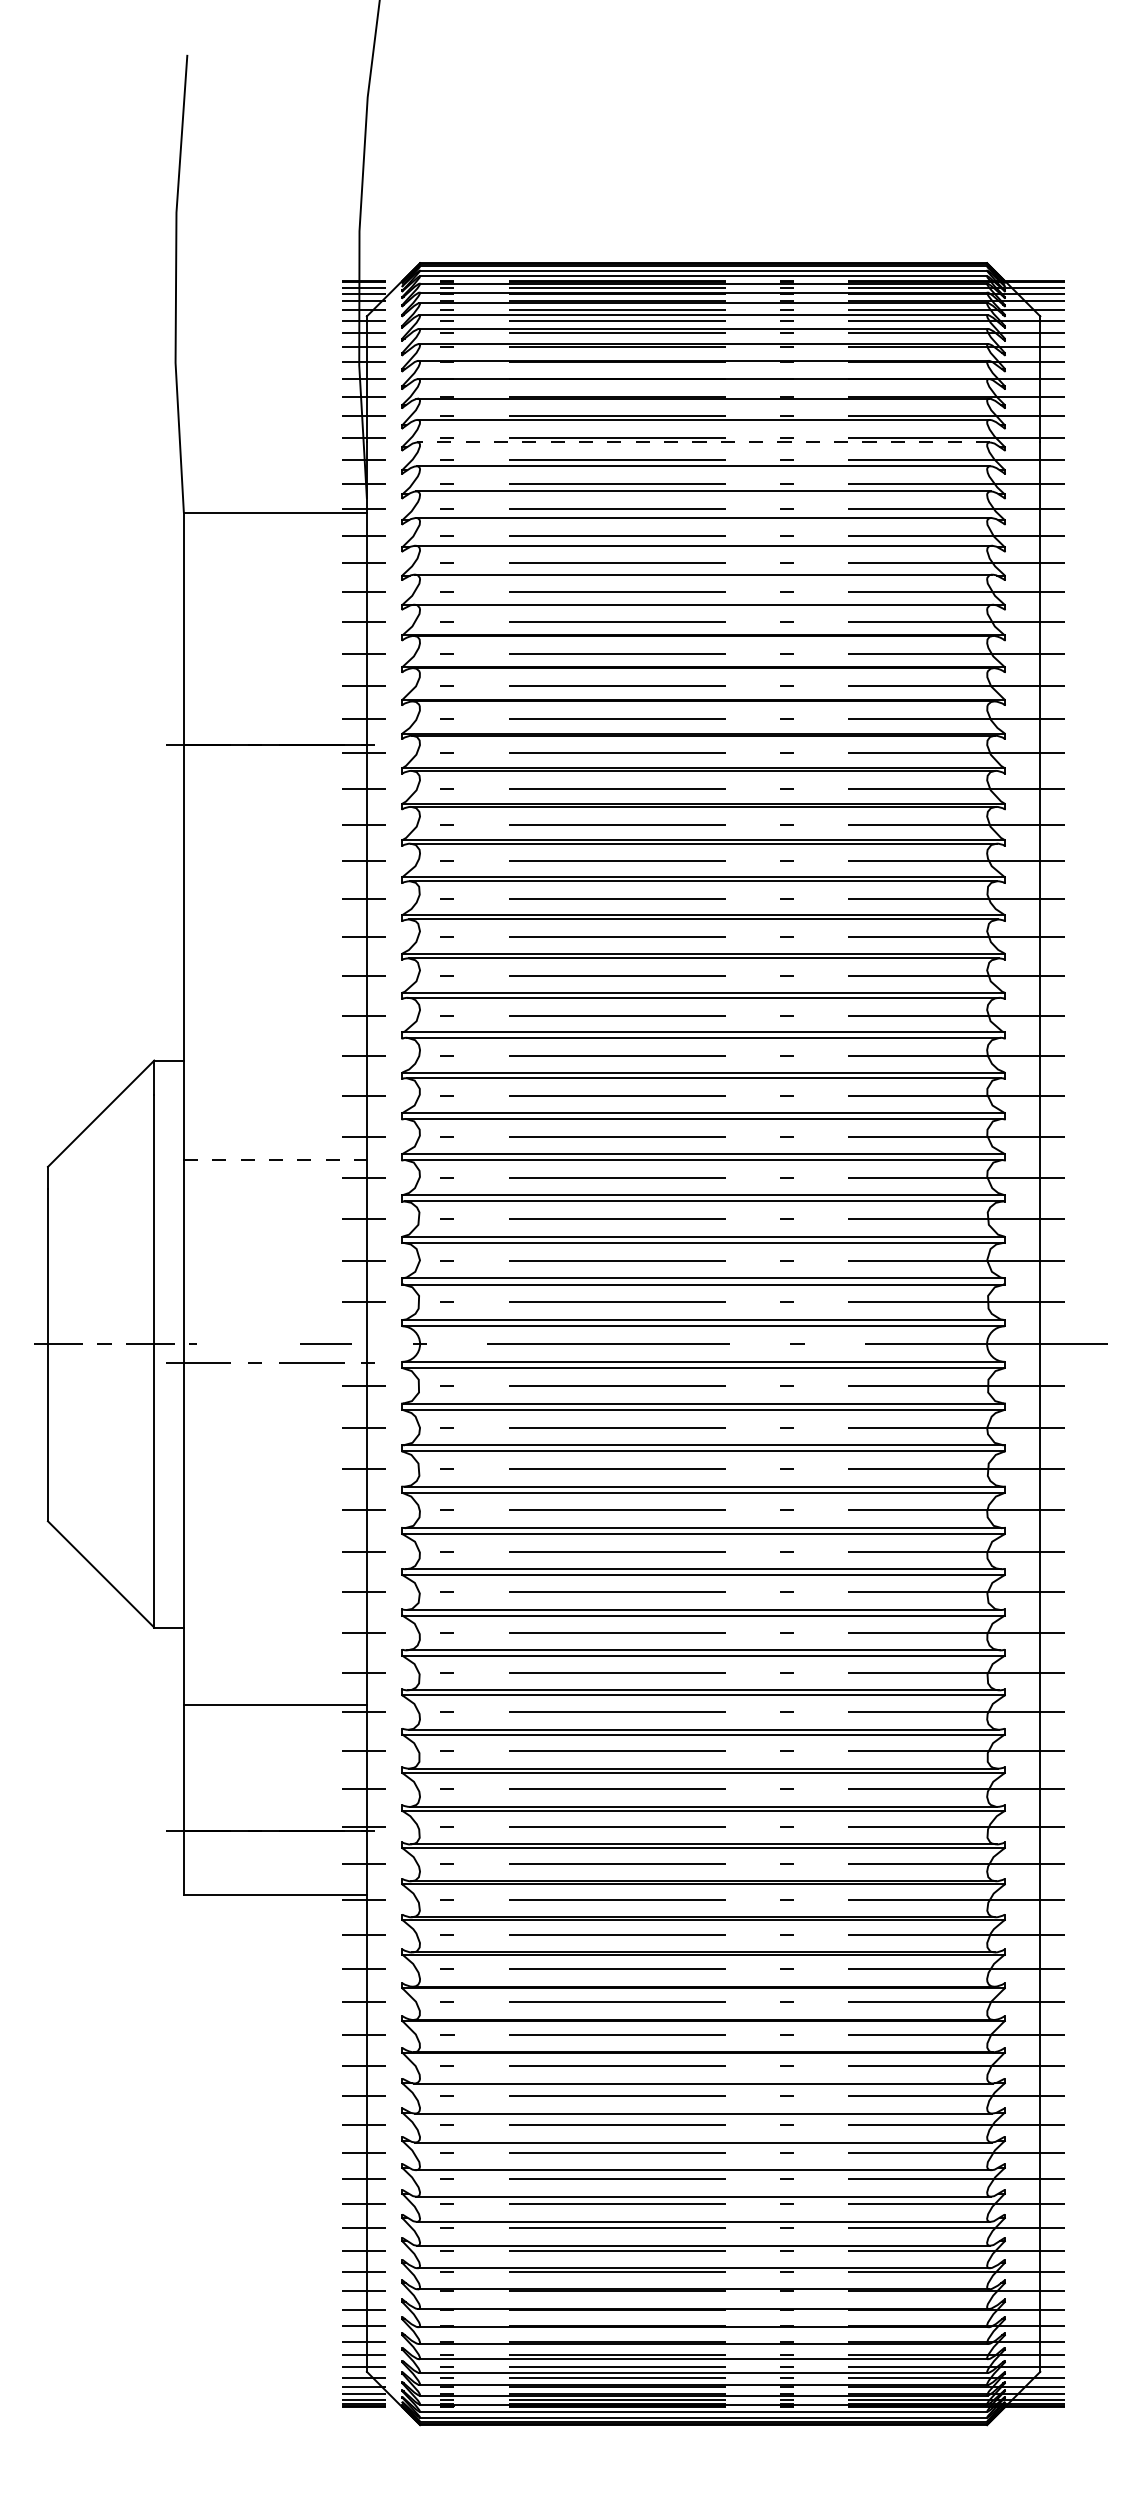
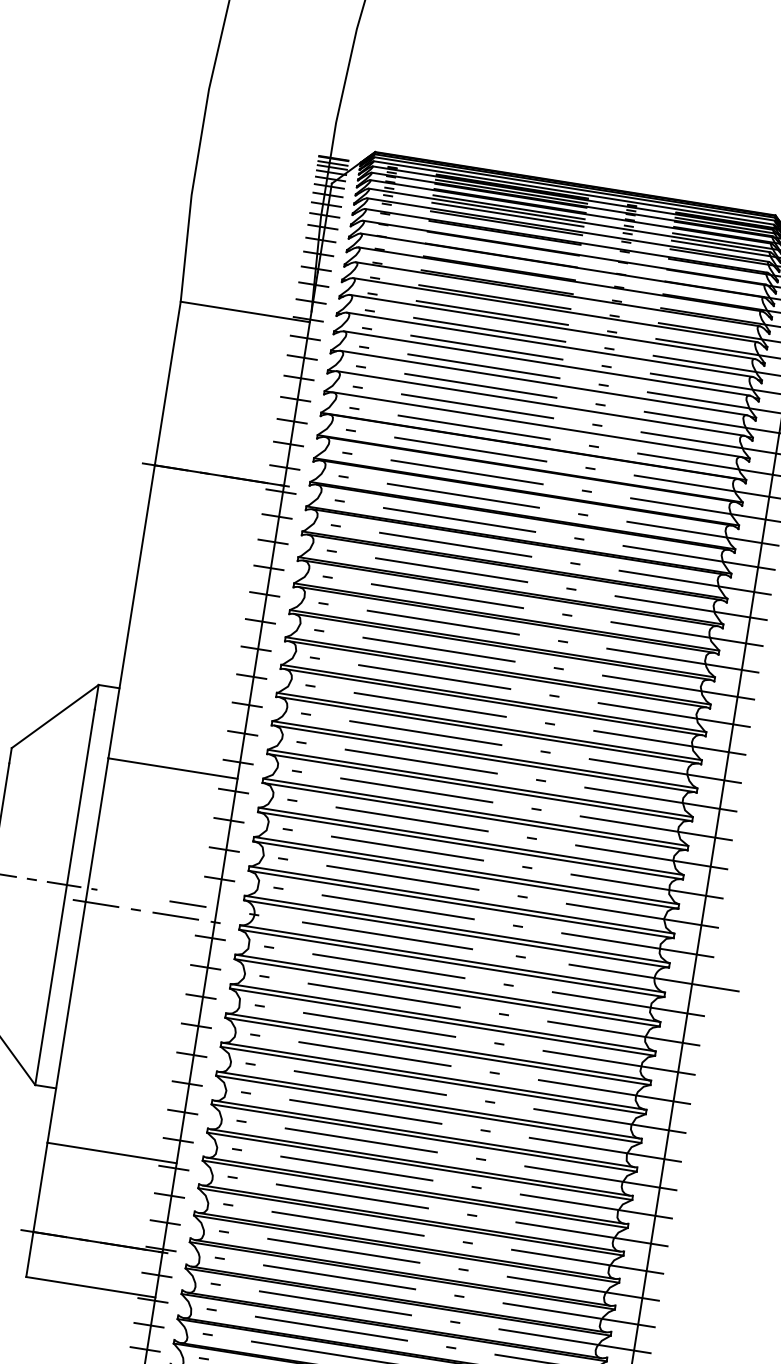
line: (703, 442) -> (555, 310), dashed -> solid
line: (275, 1159) -> (173, 768), dashed -> solid

